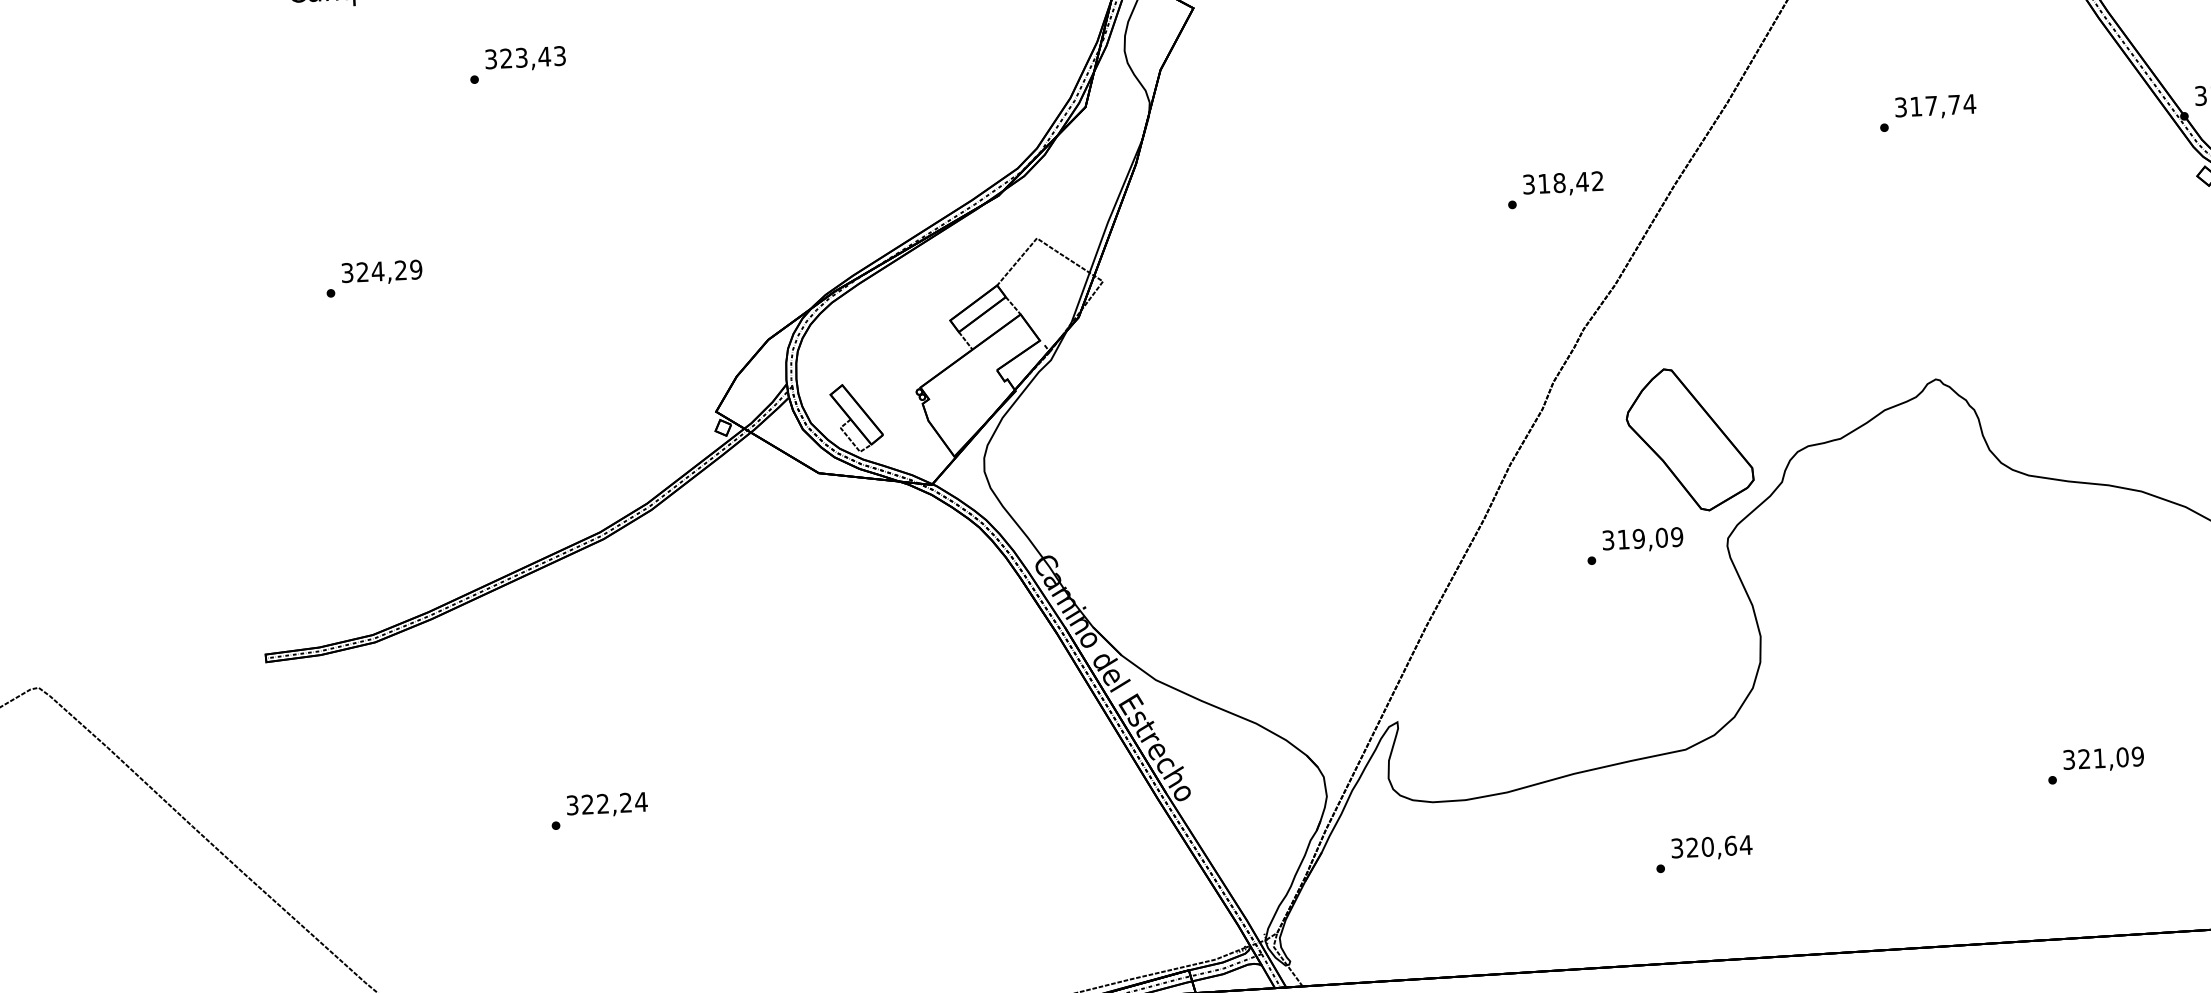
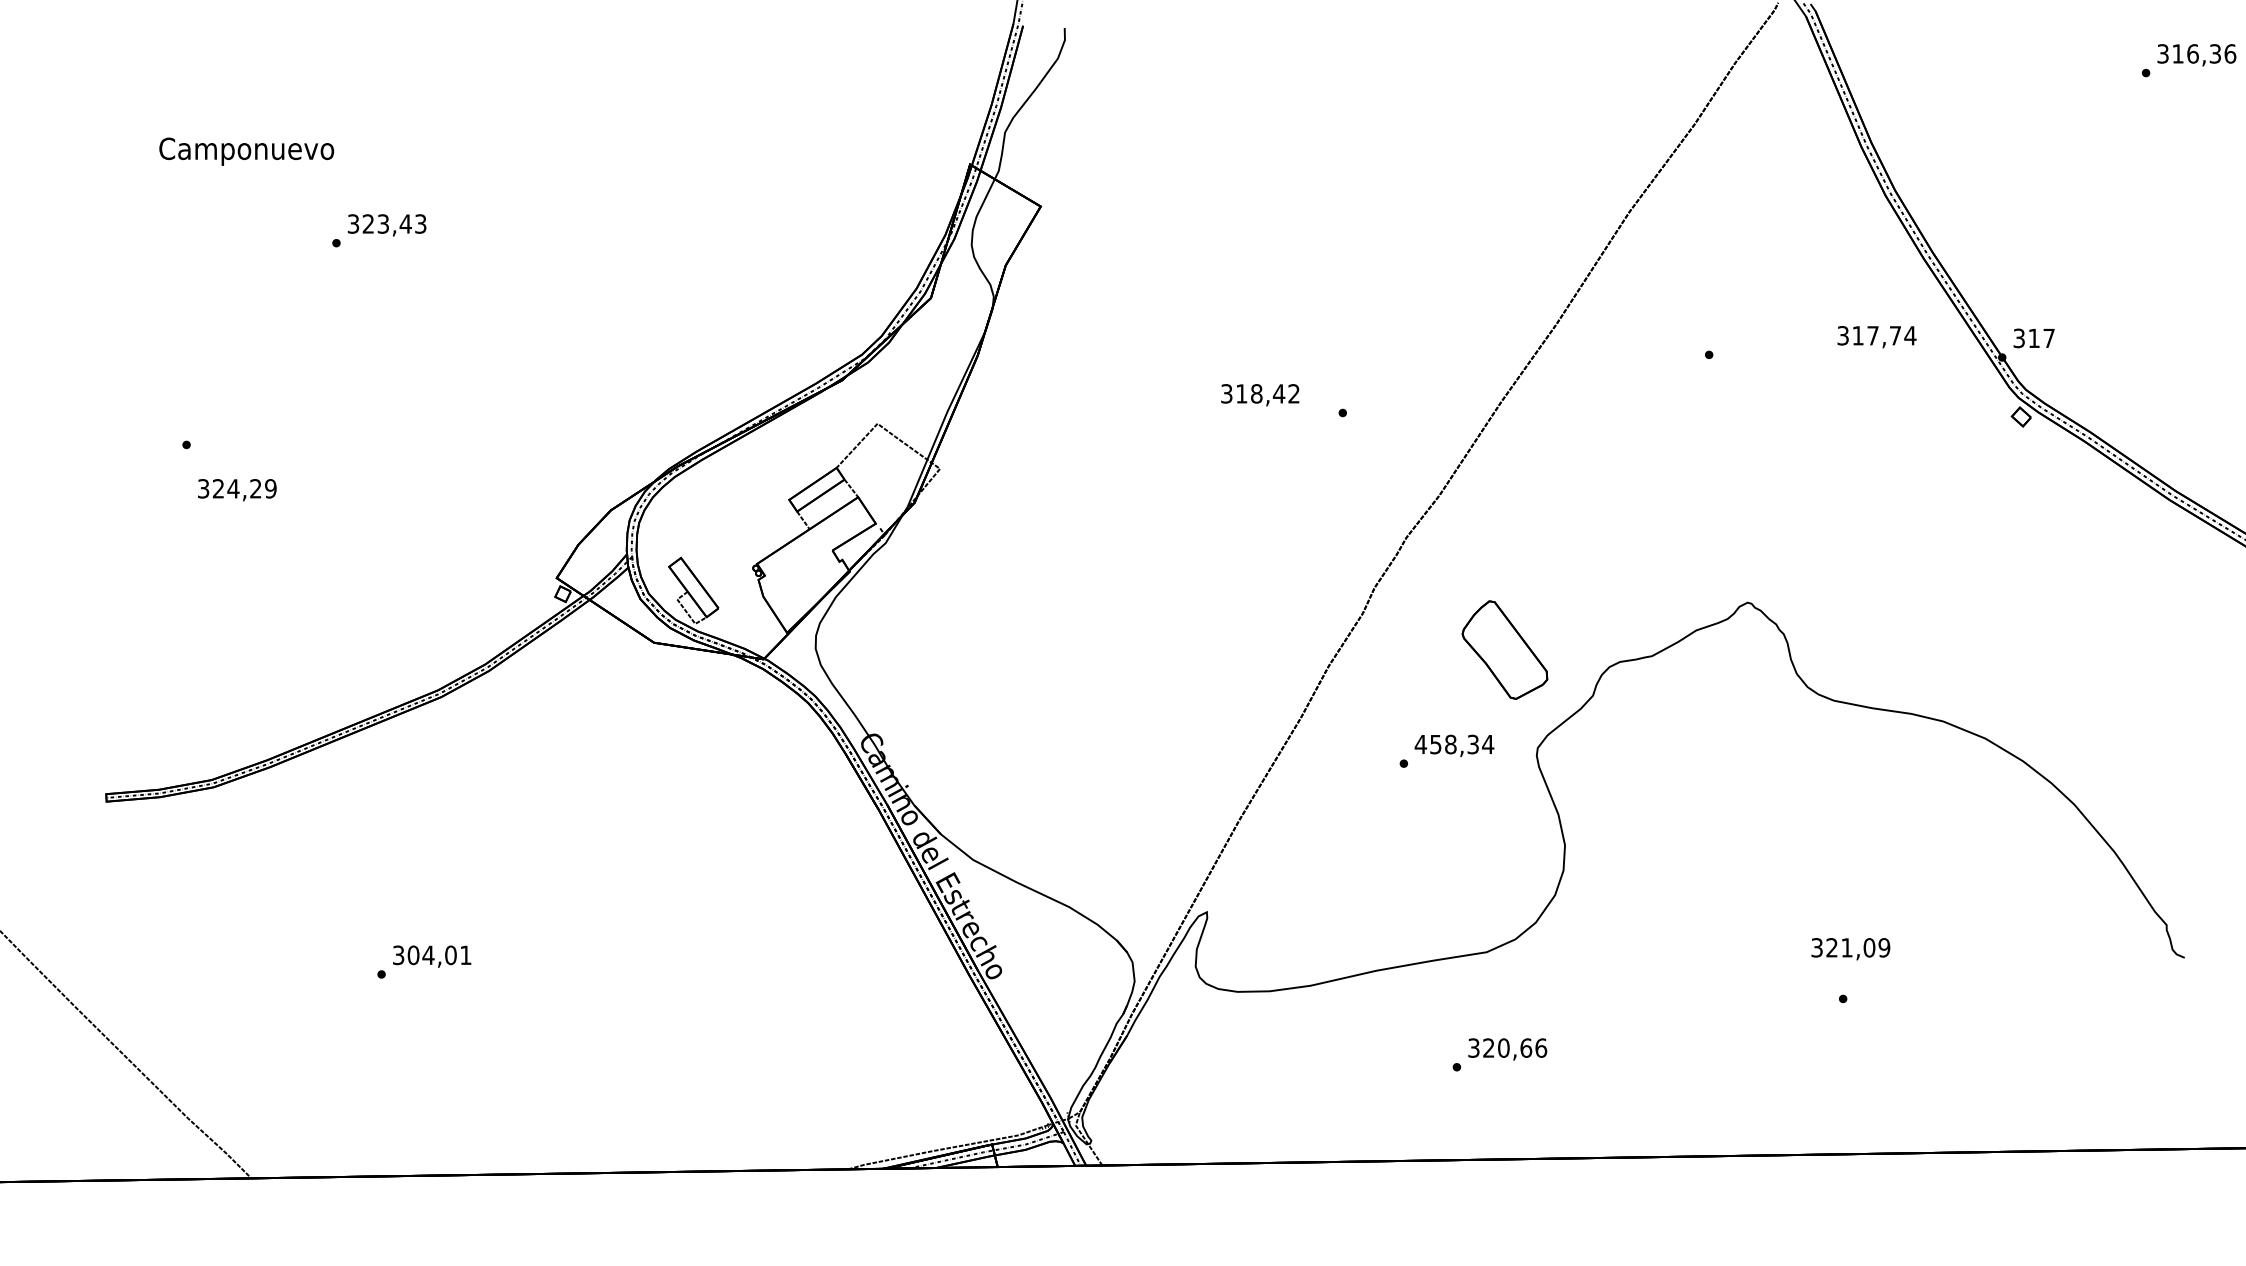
text: (1935, 107) -> (1876, 337), moved
text: (1563, 184) -> (1260, 395), moved
text: (382, 273) -> (237, 490), moved
part: (1689, 439) -> (1504, 649), size x0.7
text: (1642, 538) -> (1454, 744), 319,09 -> 458,34
text: (2103, 759) -> (1850, 949), moved
text: (614, 803) -> (439, 955), 322,24 -> 304,01
text: (1746, 844) -> (1541, 1047), 320,64 -> 320,66

